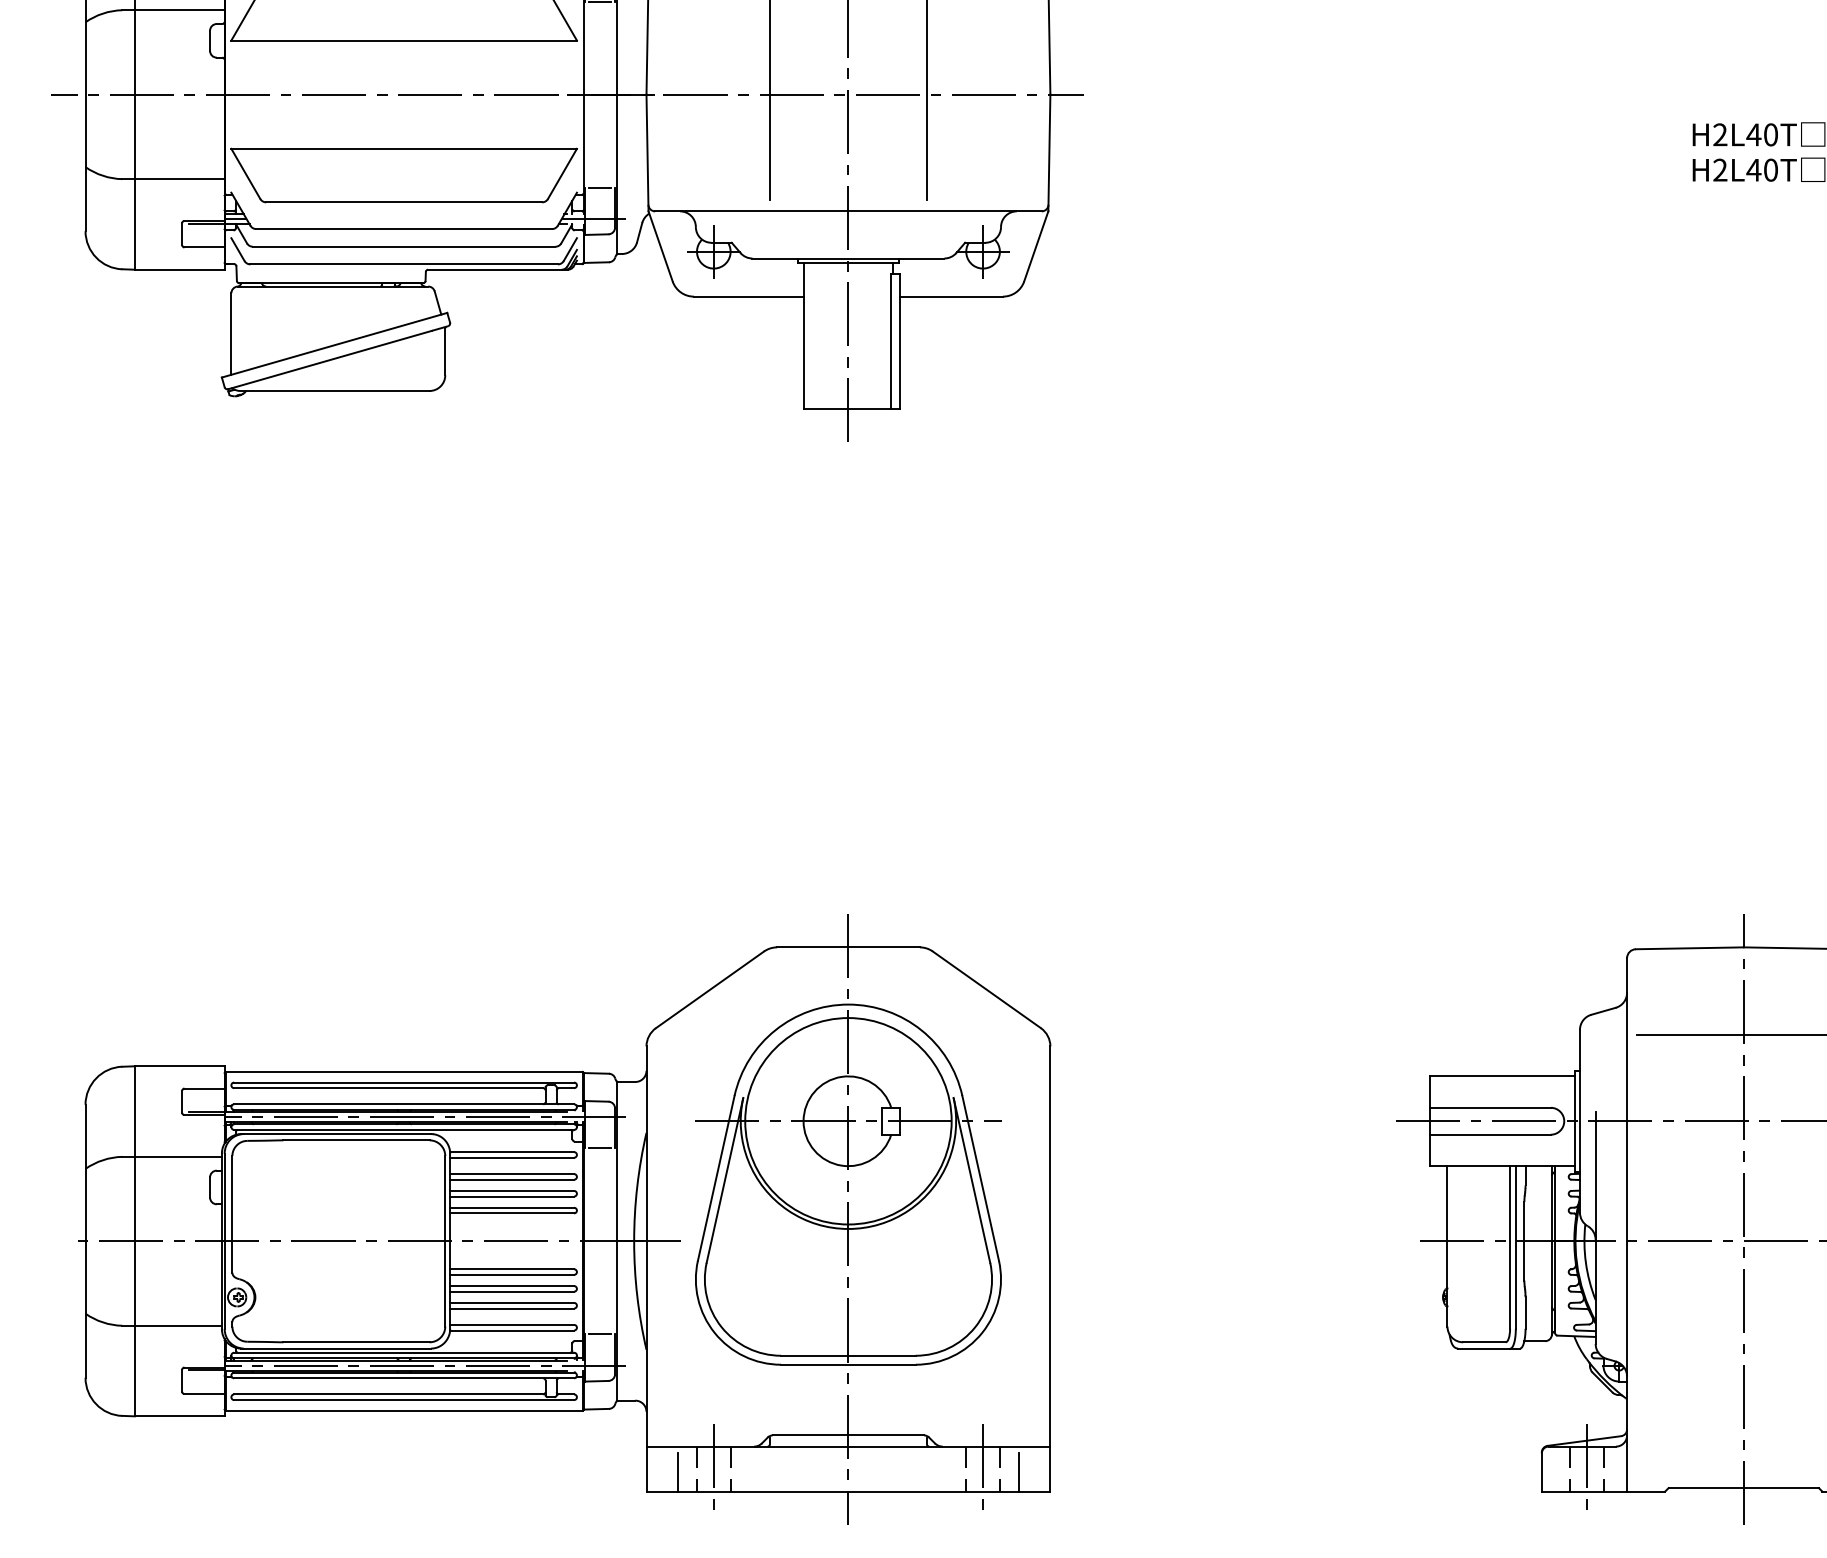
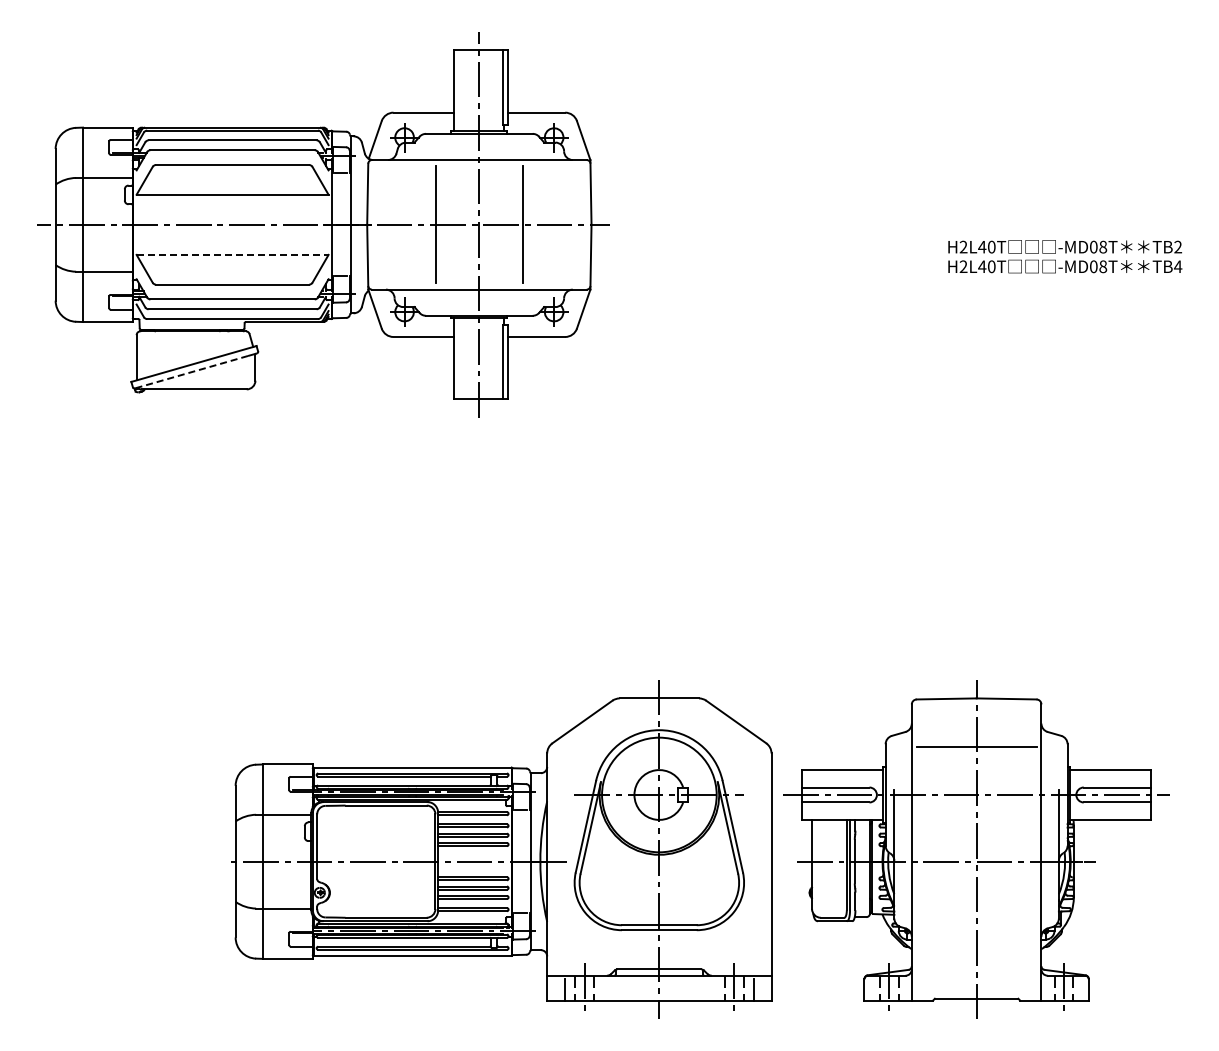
line: (403, 148) -> (232, 254), solid -> dashed
line: (330, 360) -> (191, 372), solid -> dashed
part: (564, 1219) -> (501, 849), moved

